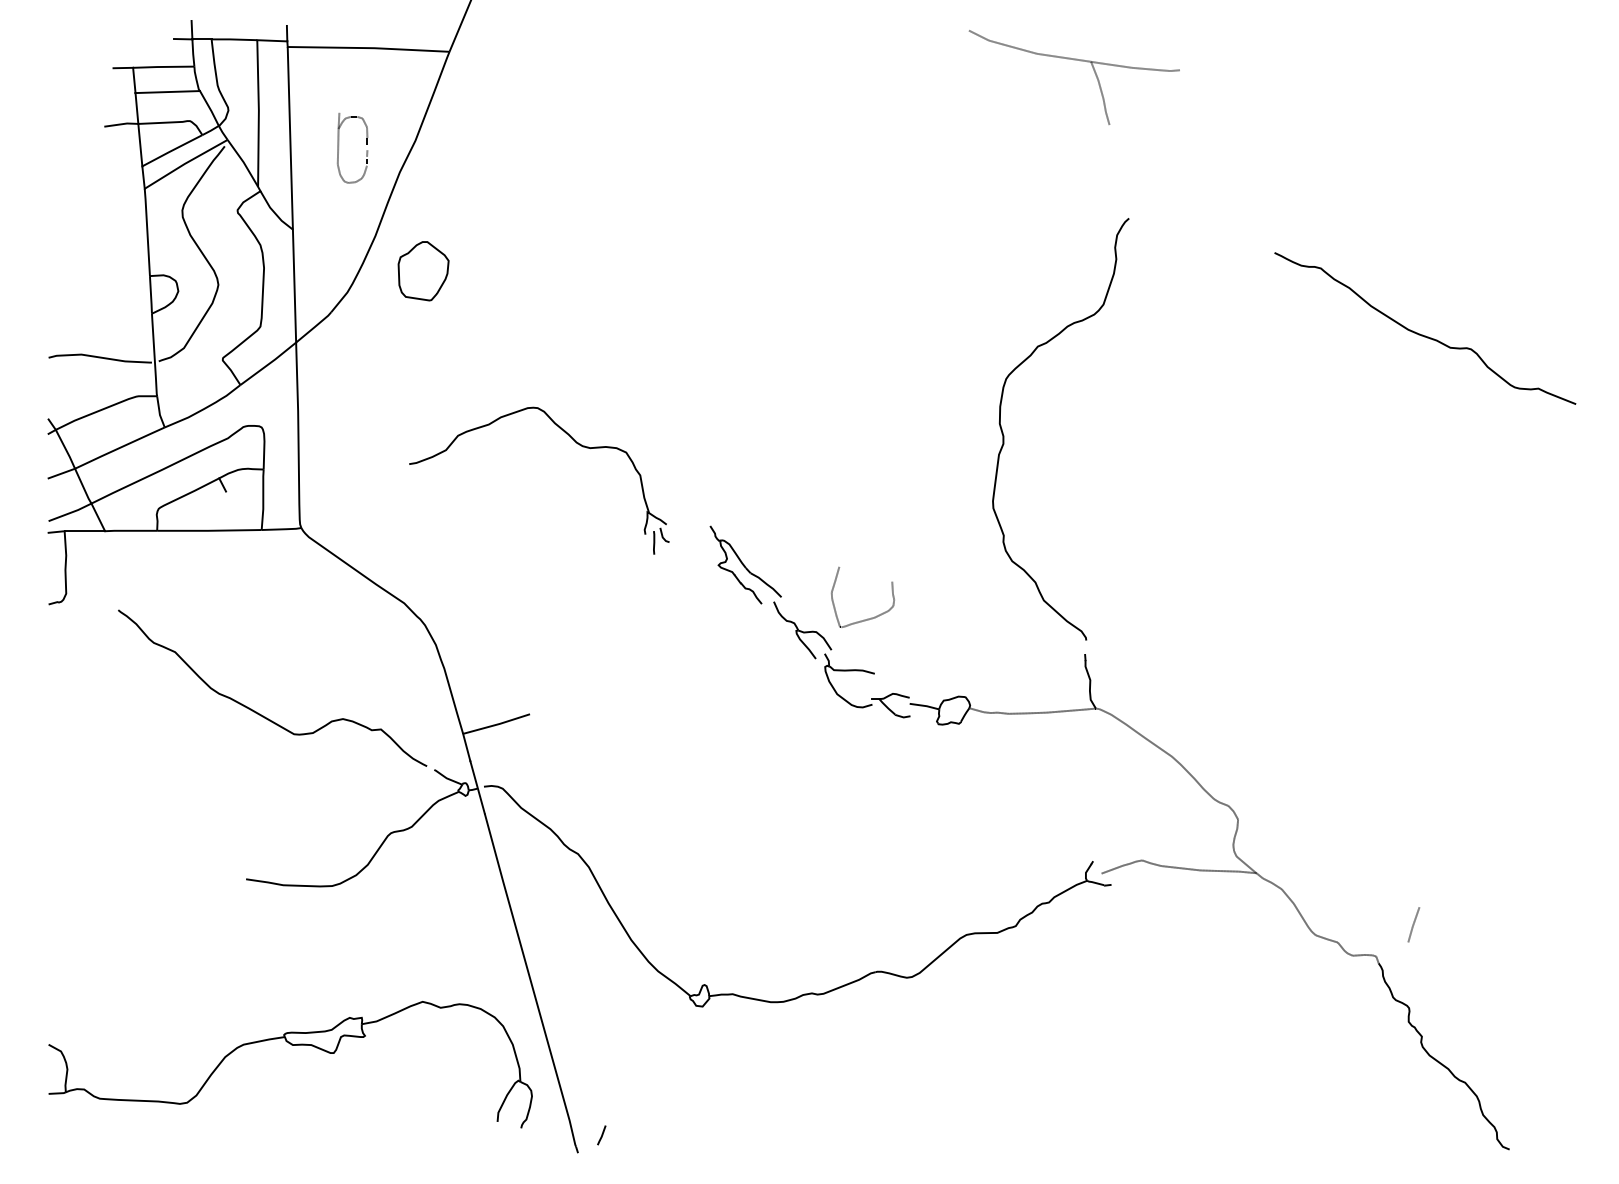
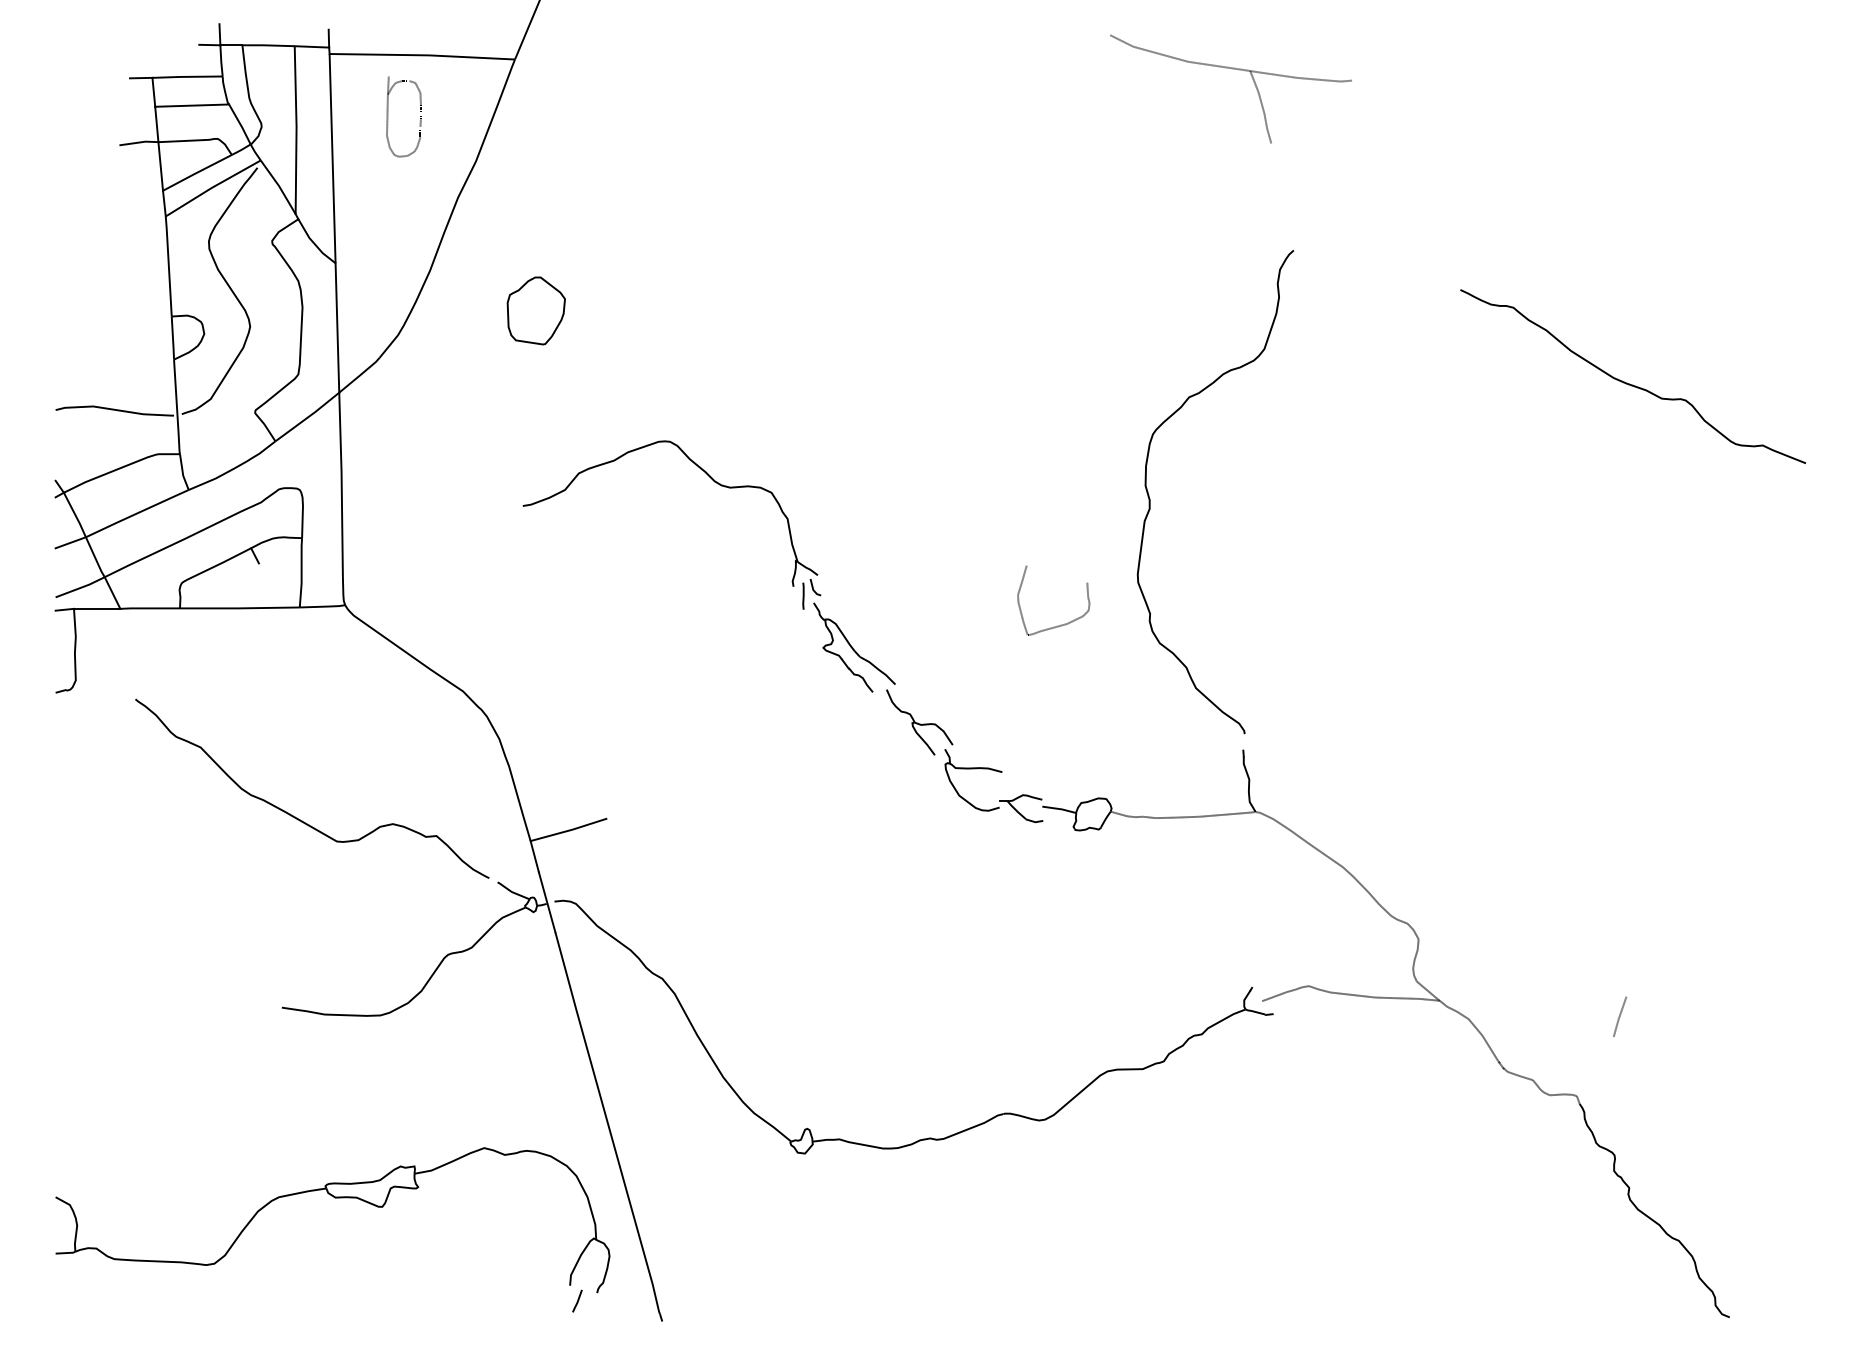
part: (339, 147) -> (388, 116), moved
part: (422, 270) -> (535, 310), moved
part: (575, 442) -> (713, 481), moved
curve: (869, 618) -> (1061, 624), moved
line: (1414, 924) -> (1620, 1016), moved
line: (601, 1134) -> (577, 1300), moved

